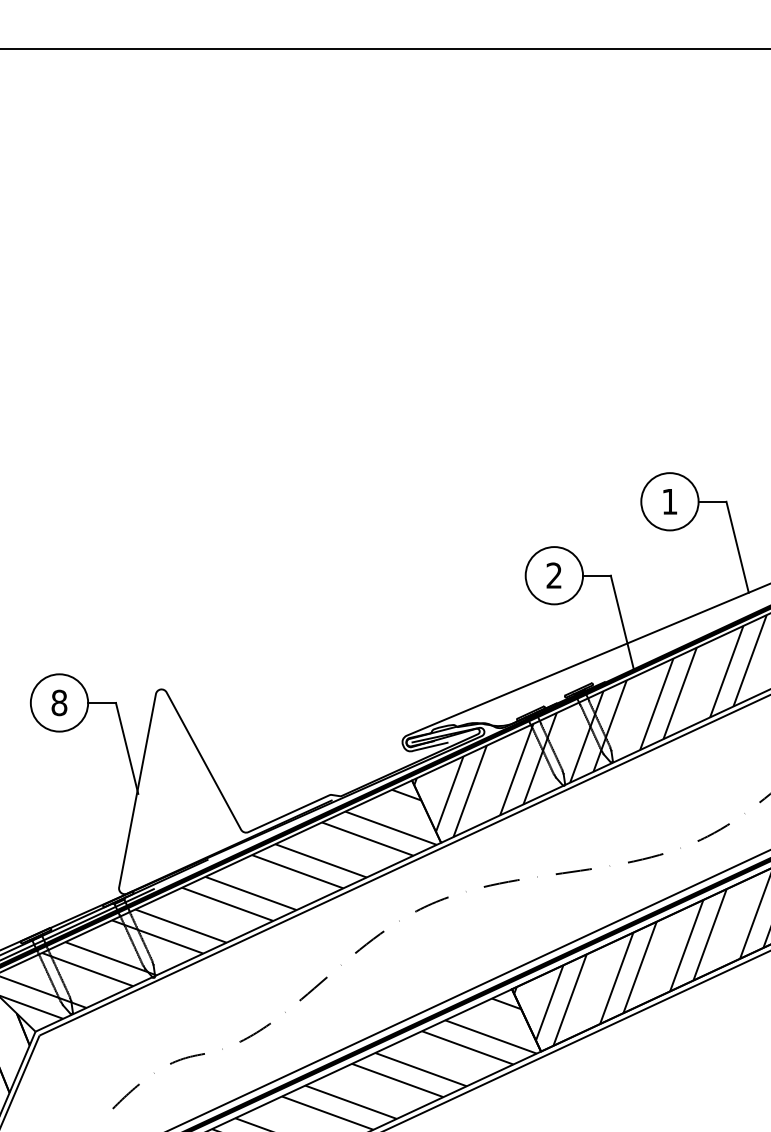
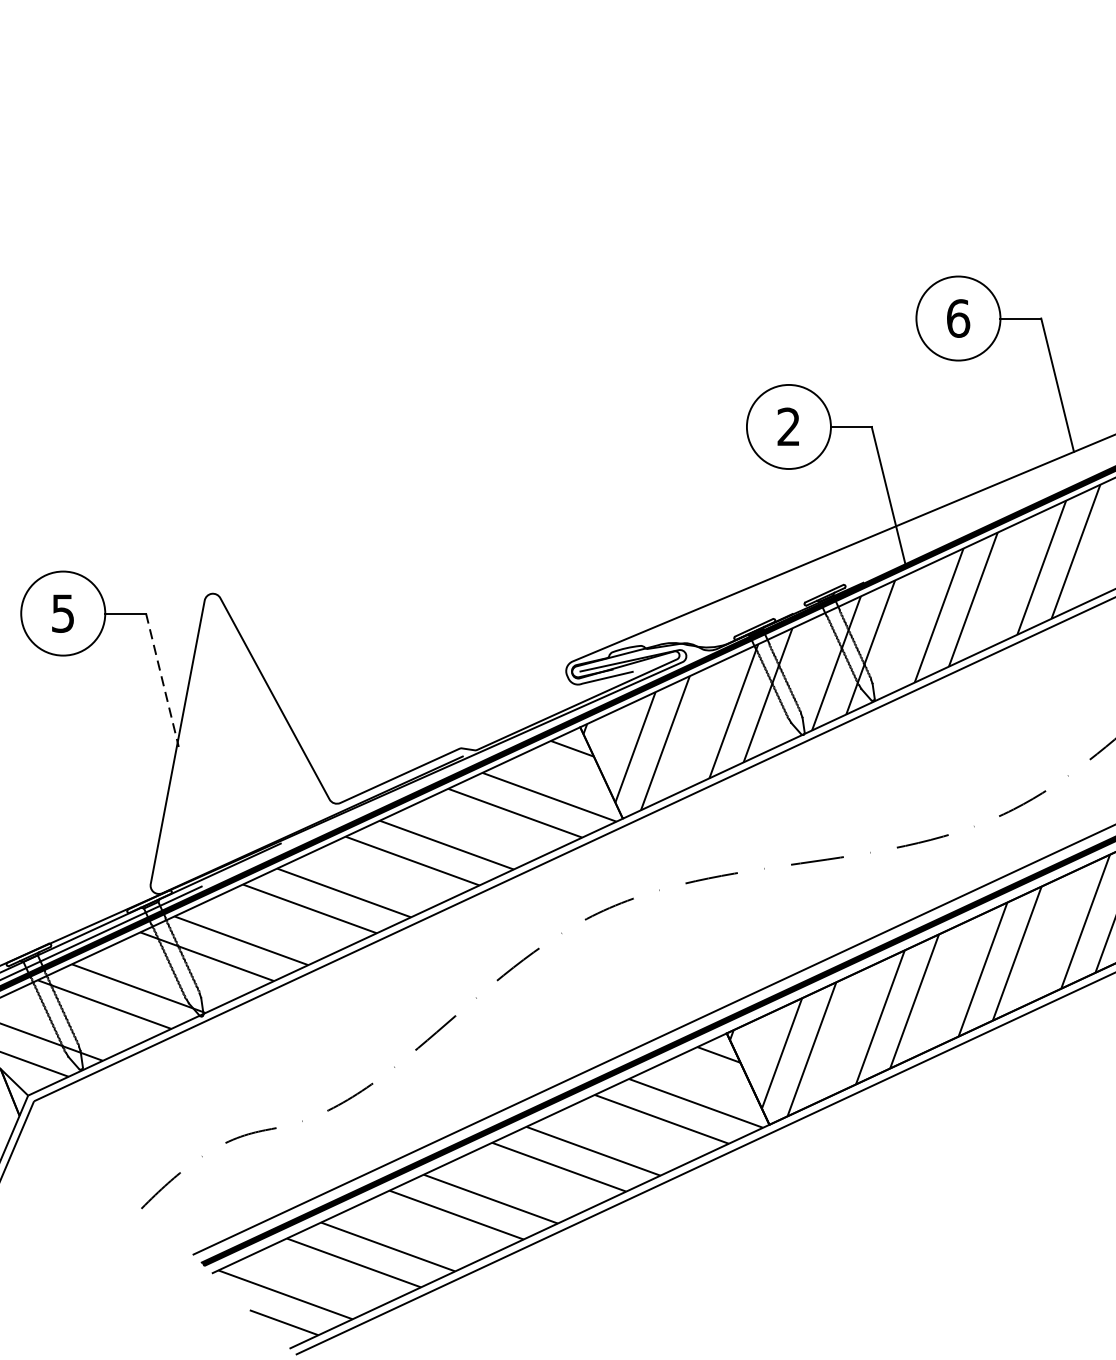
text: (669, 501) -> (957, 318), 1 -> 6
text: (59, 702) -> (63, 612), 8 -> 5
line: (127, 748) -> (162, 680), solid -> dashed

